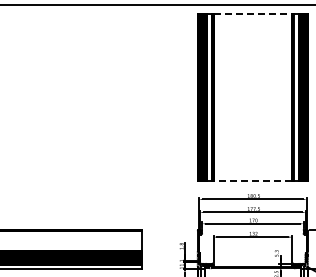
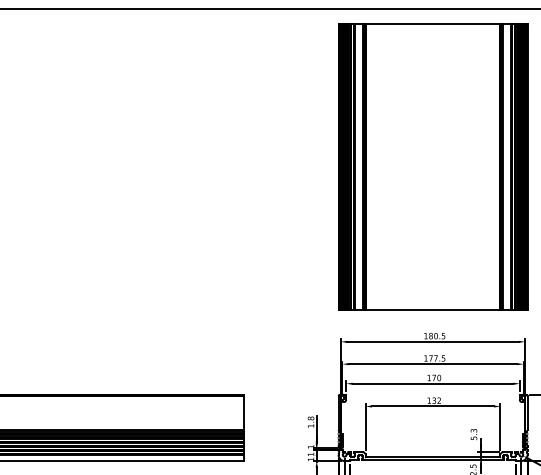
line: (253, 14) -> (434, 25), dashed -> solid
line: (252, 181) -> (432, 311), dashed -> solid

